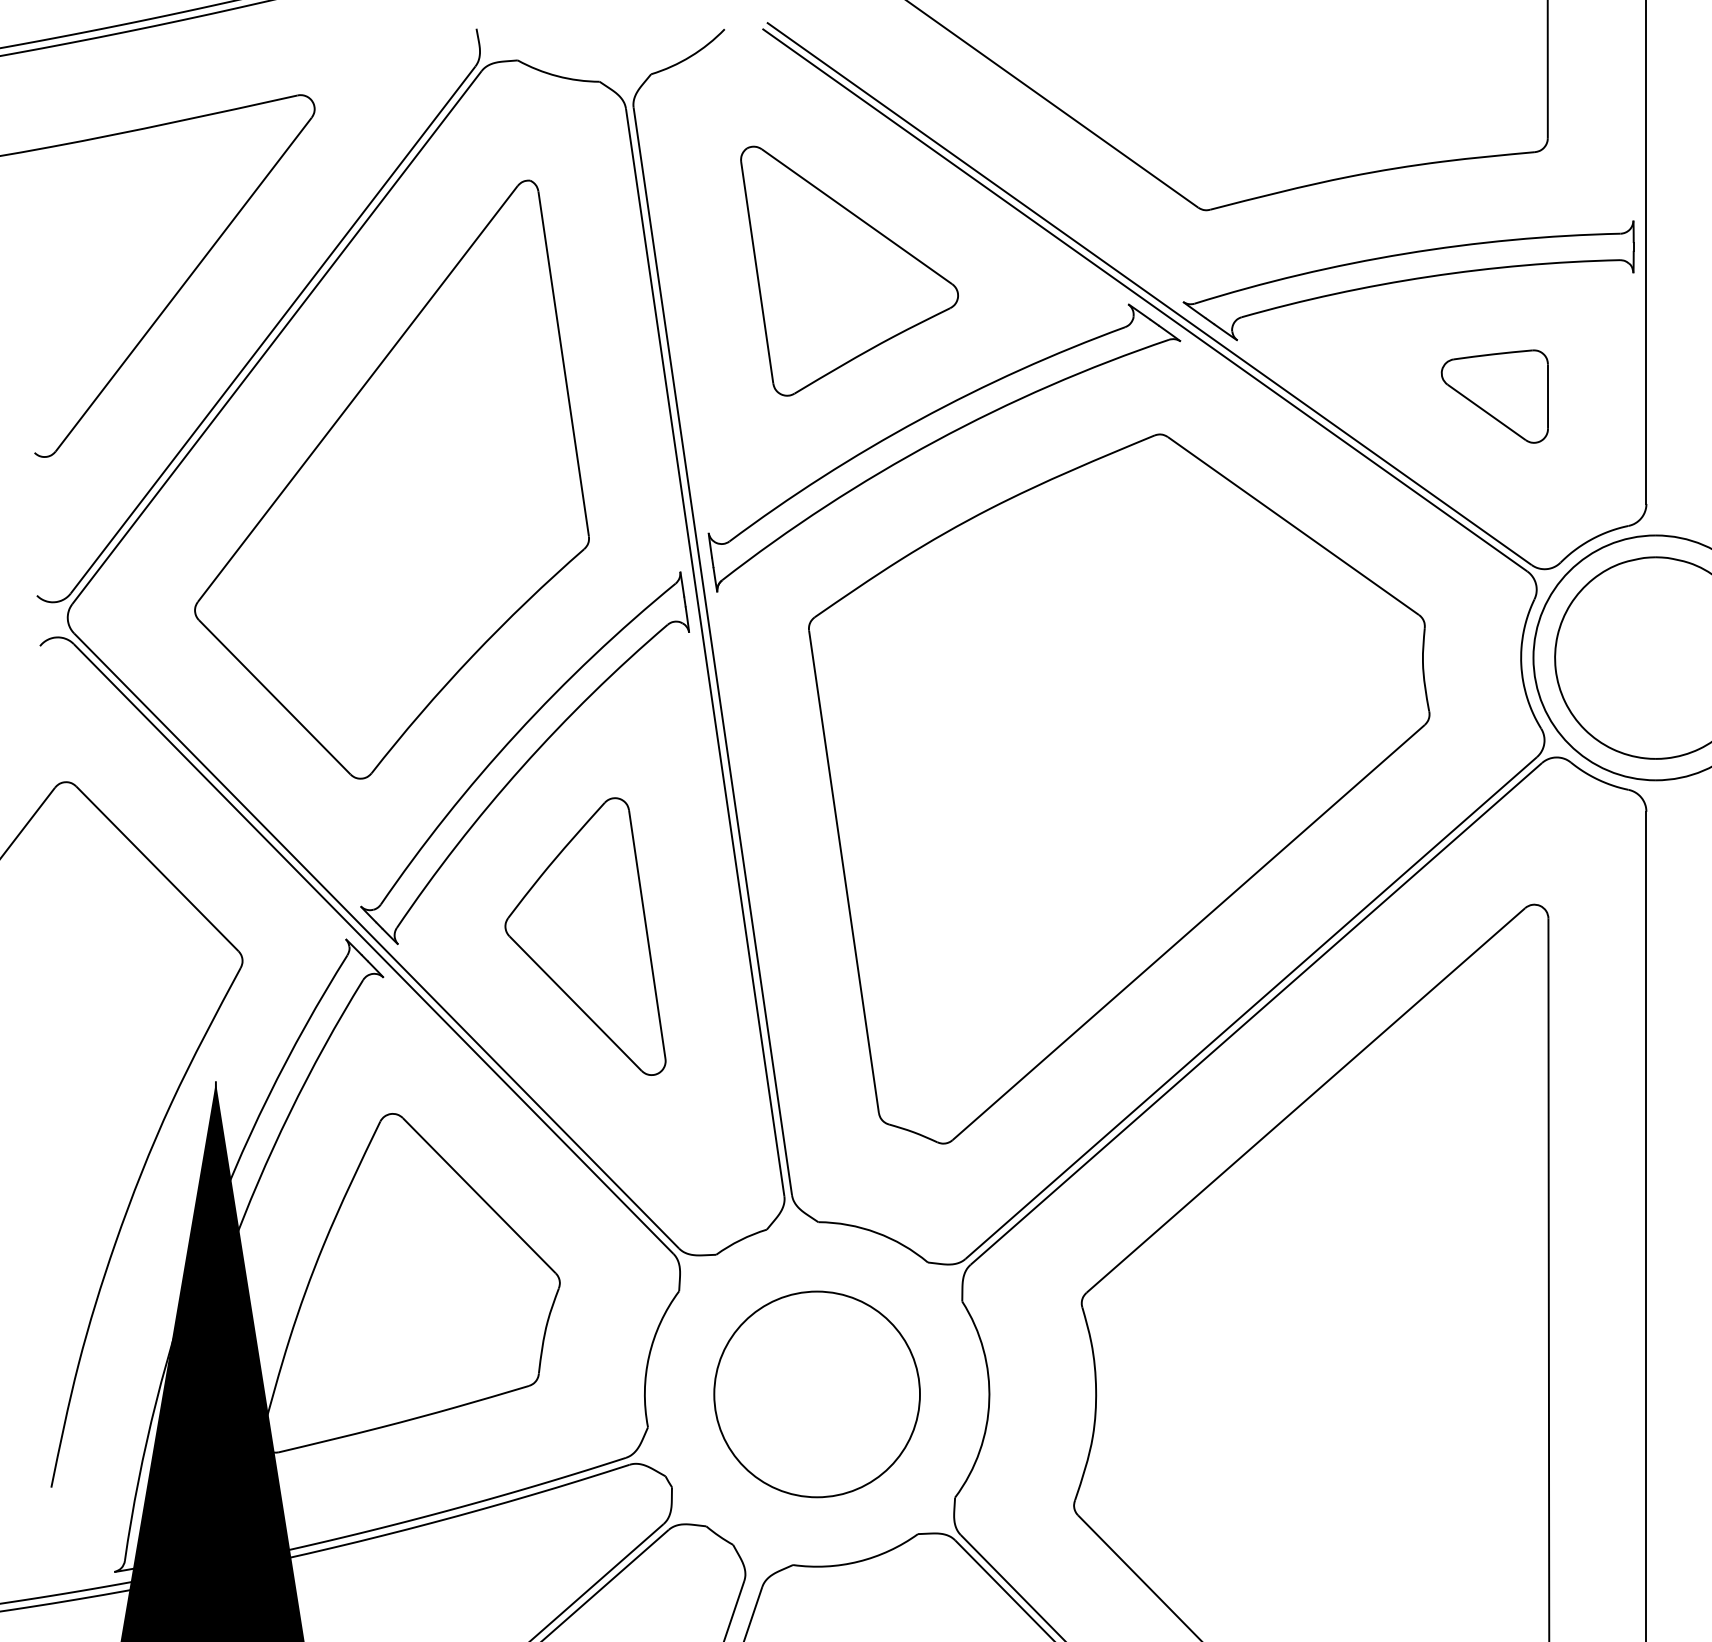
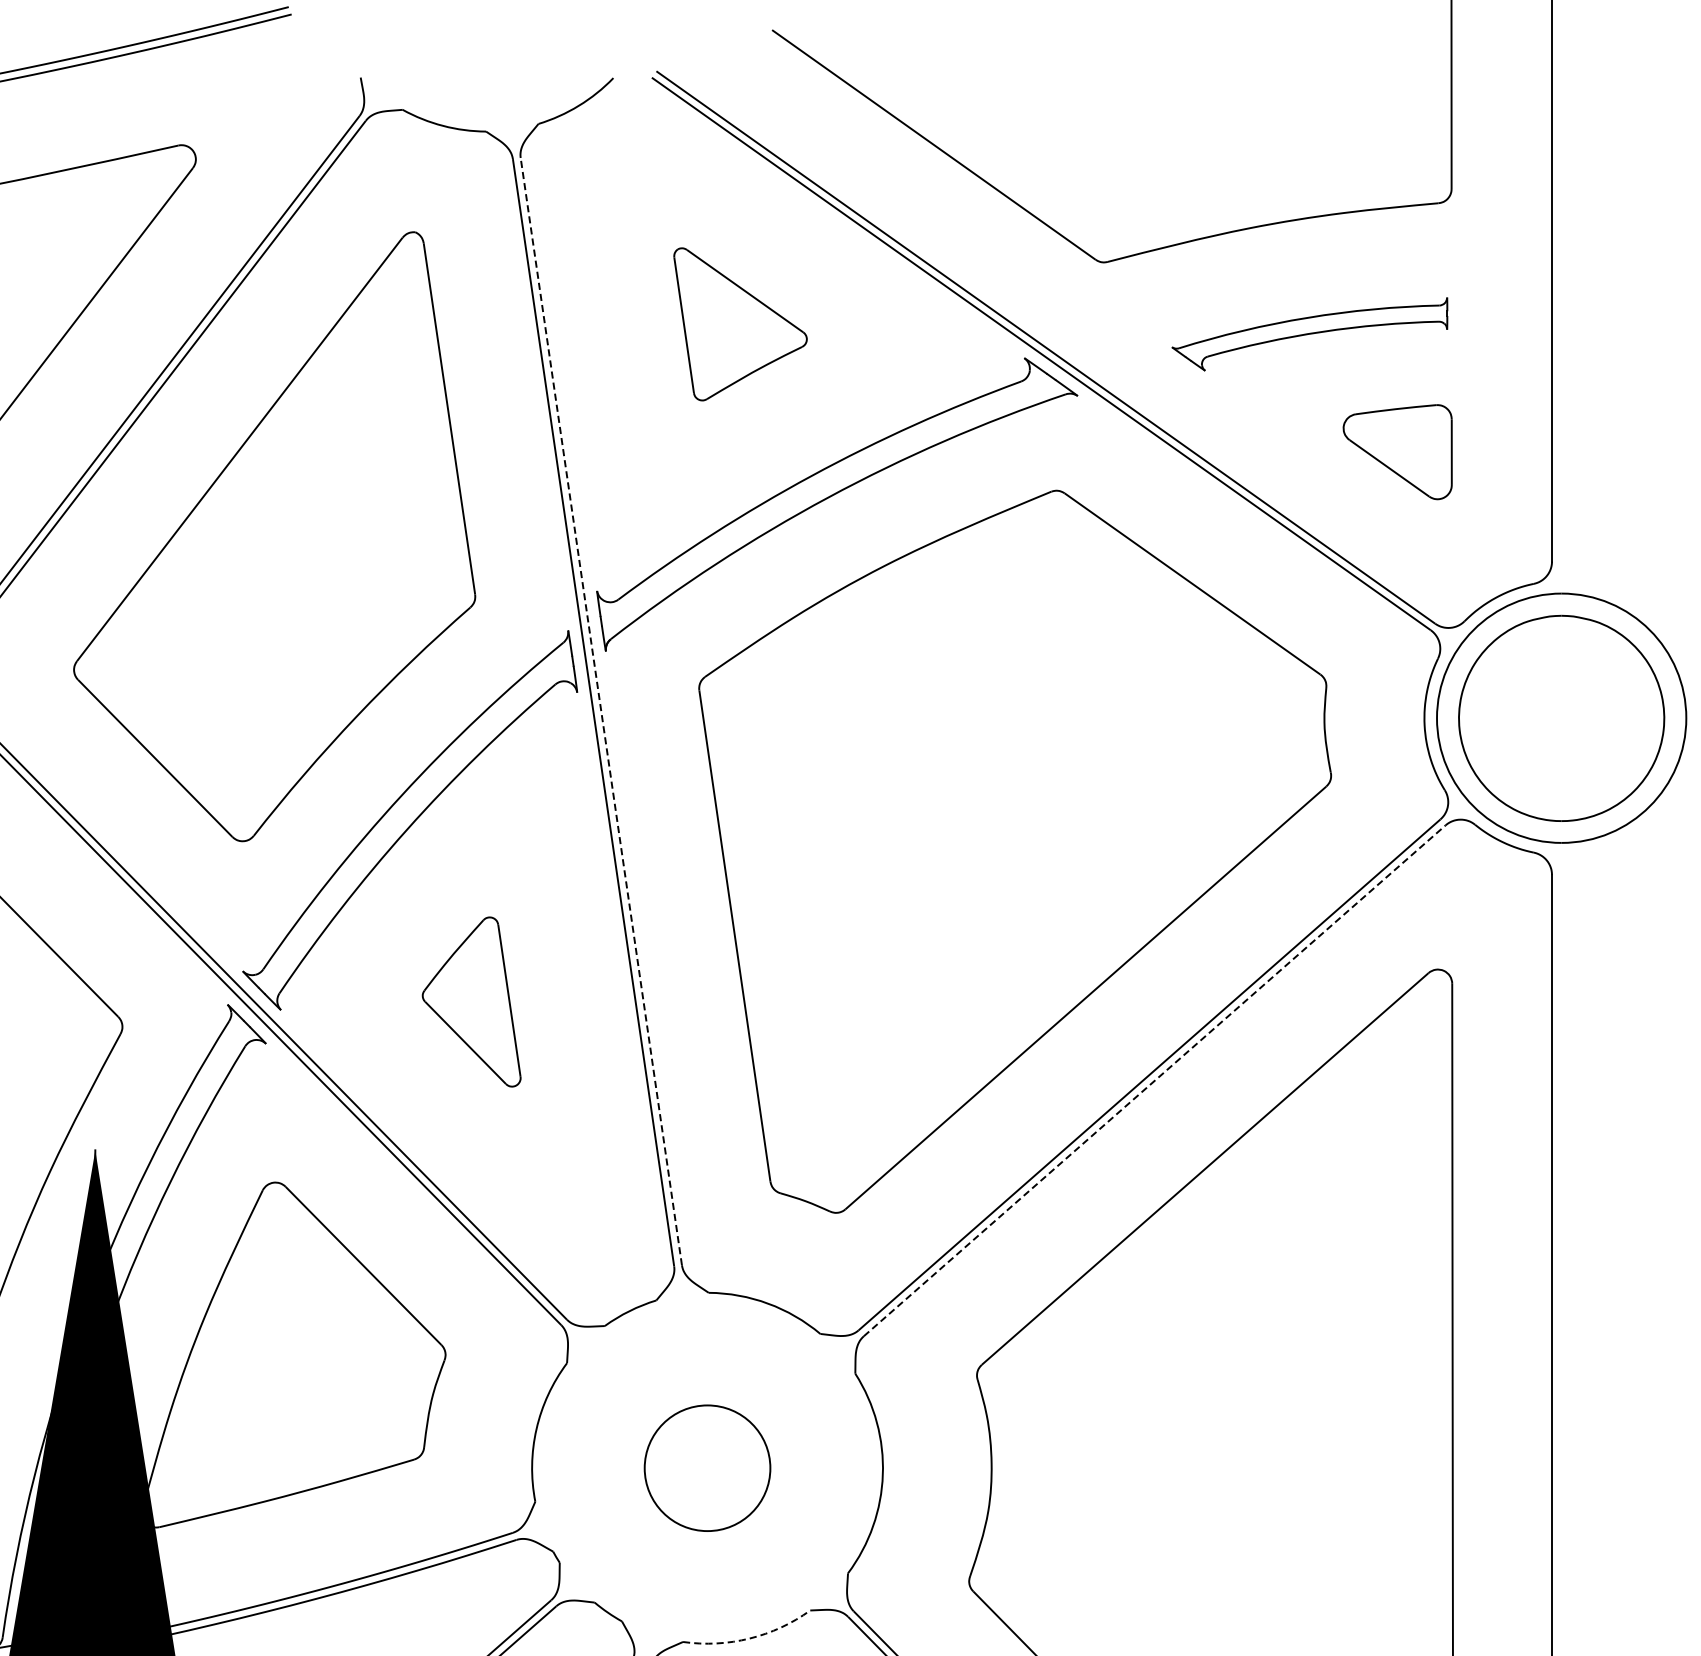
part: (849, 270) -> (740, 323), size x0.6
part: (1408, 280) -> (1309, 333), size x0.6
line: (712, 650) -> (600, 710), solid -> dashed
part: (585, 936) -> (471, 1001), size x0.6
line: (1256, 1013) -> (1154, 1080), solid -> dashed
circle: (816, 1394) -> (706, 1468), size x0.6
arc: (858, 1561) -> (749, 1638), solid -> dashed

